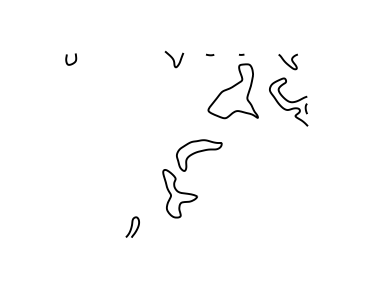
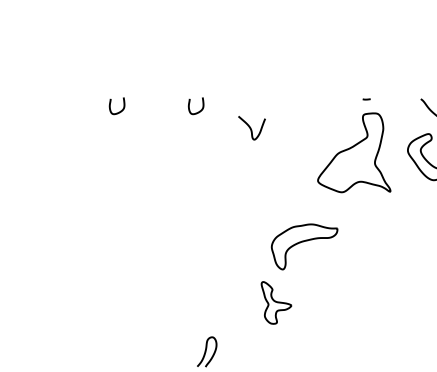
curve: (210, 54) -> (321, 98), removed
curve: (174, 59) -> (252, 128), moved
curve: (126, 62) -> (198, 110), added
part: (179, 193) -> (275, 302), size x0.6

